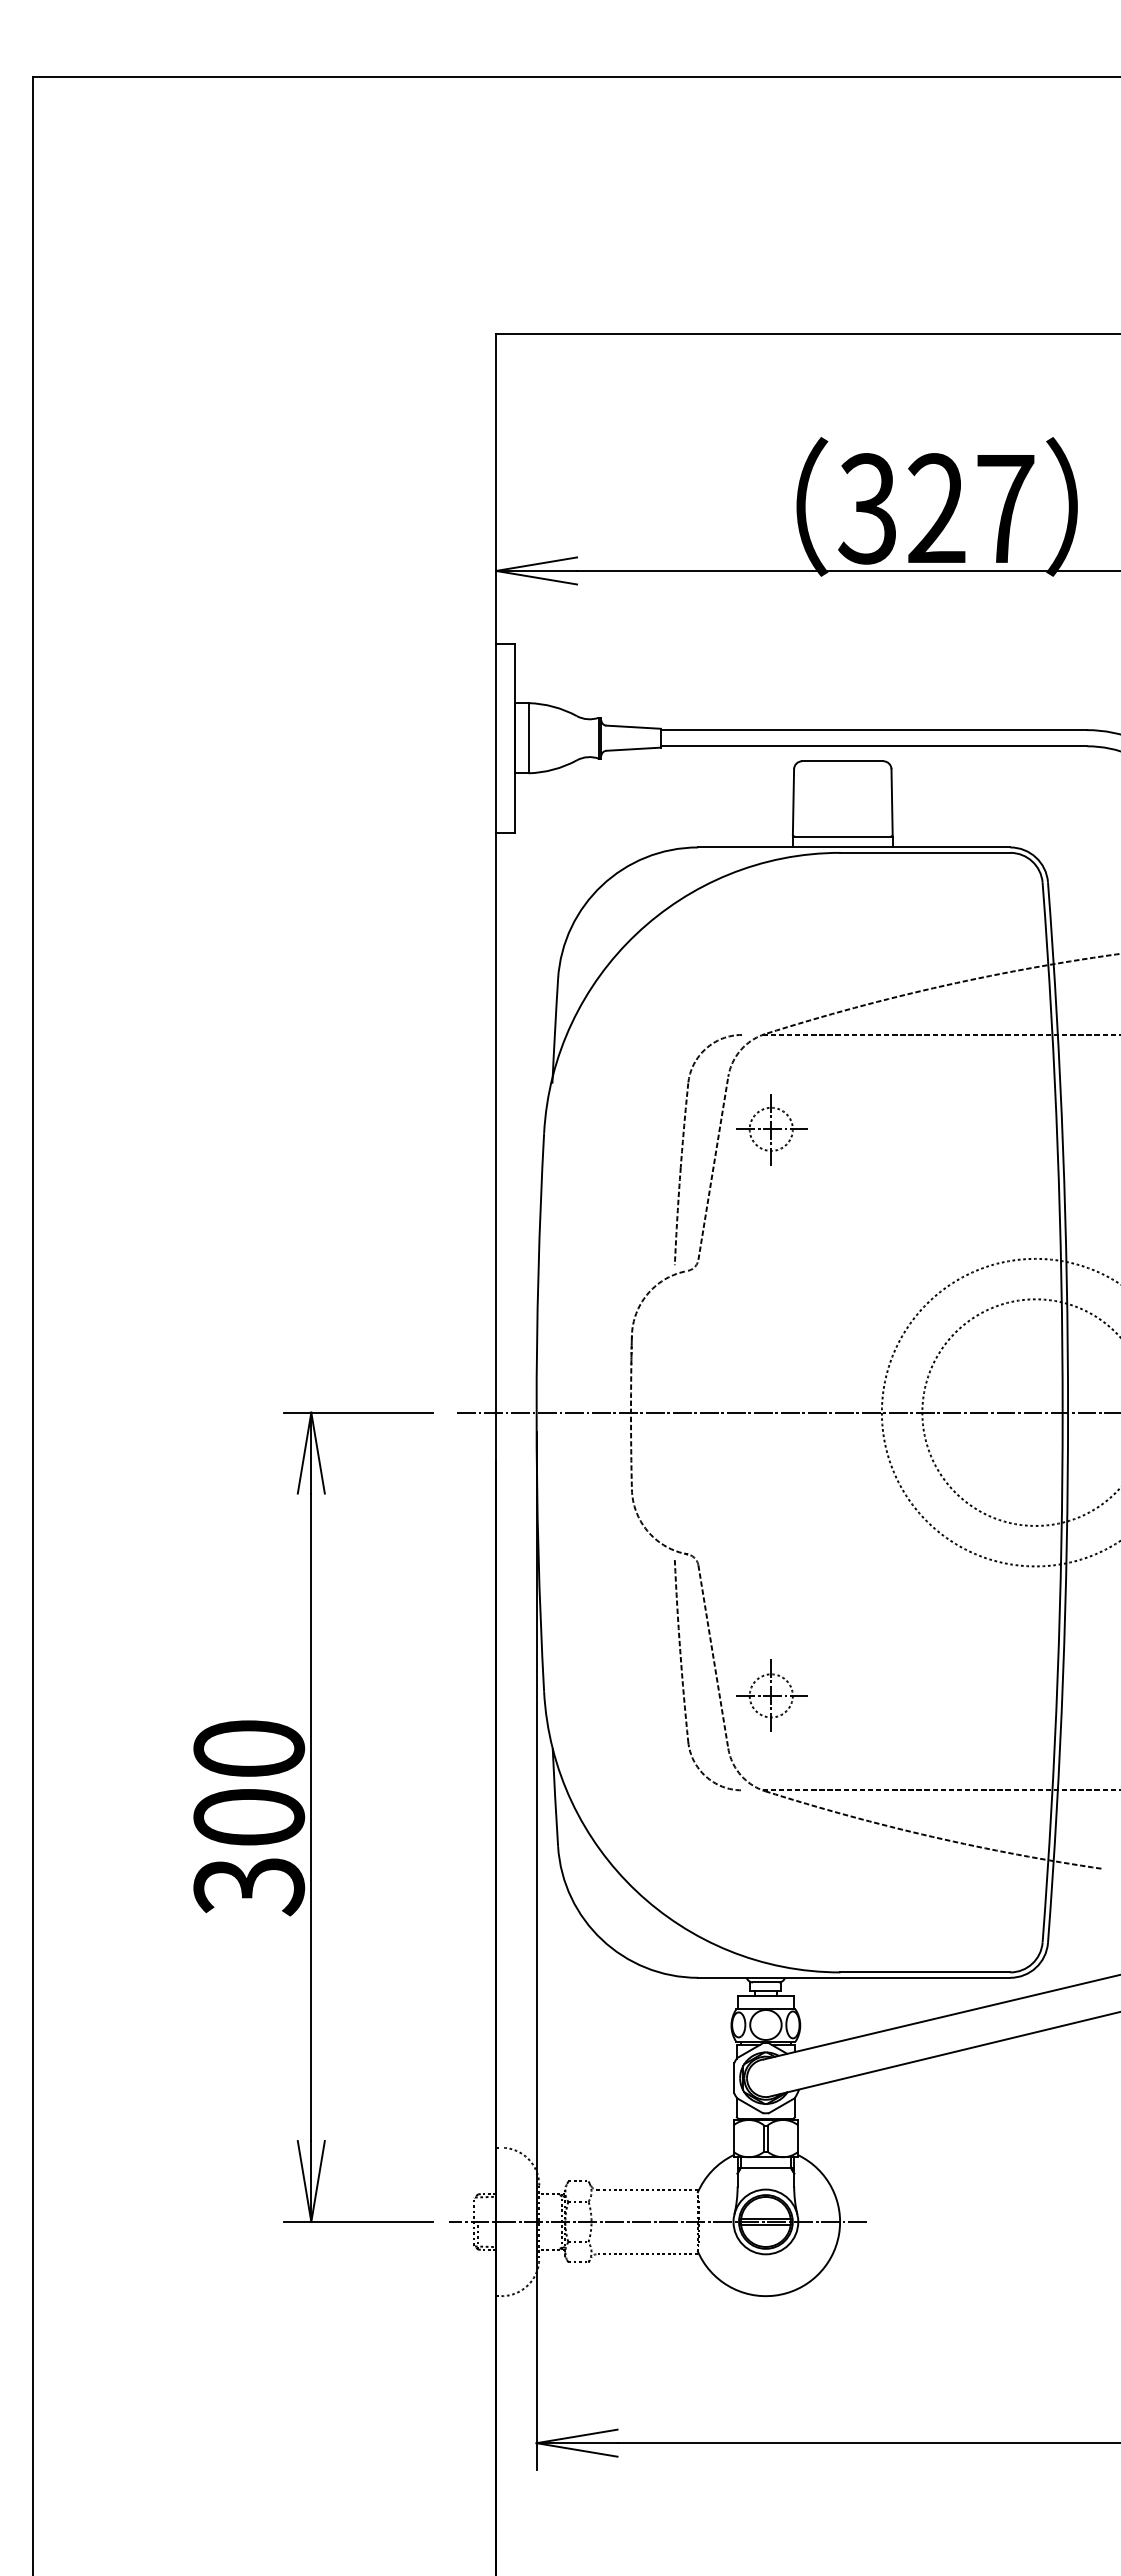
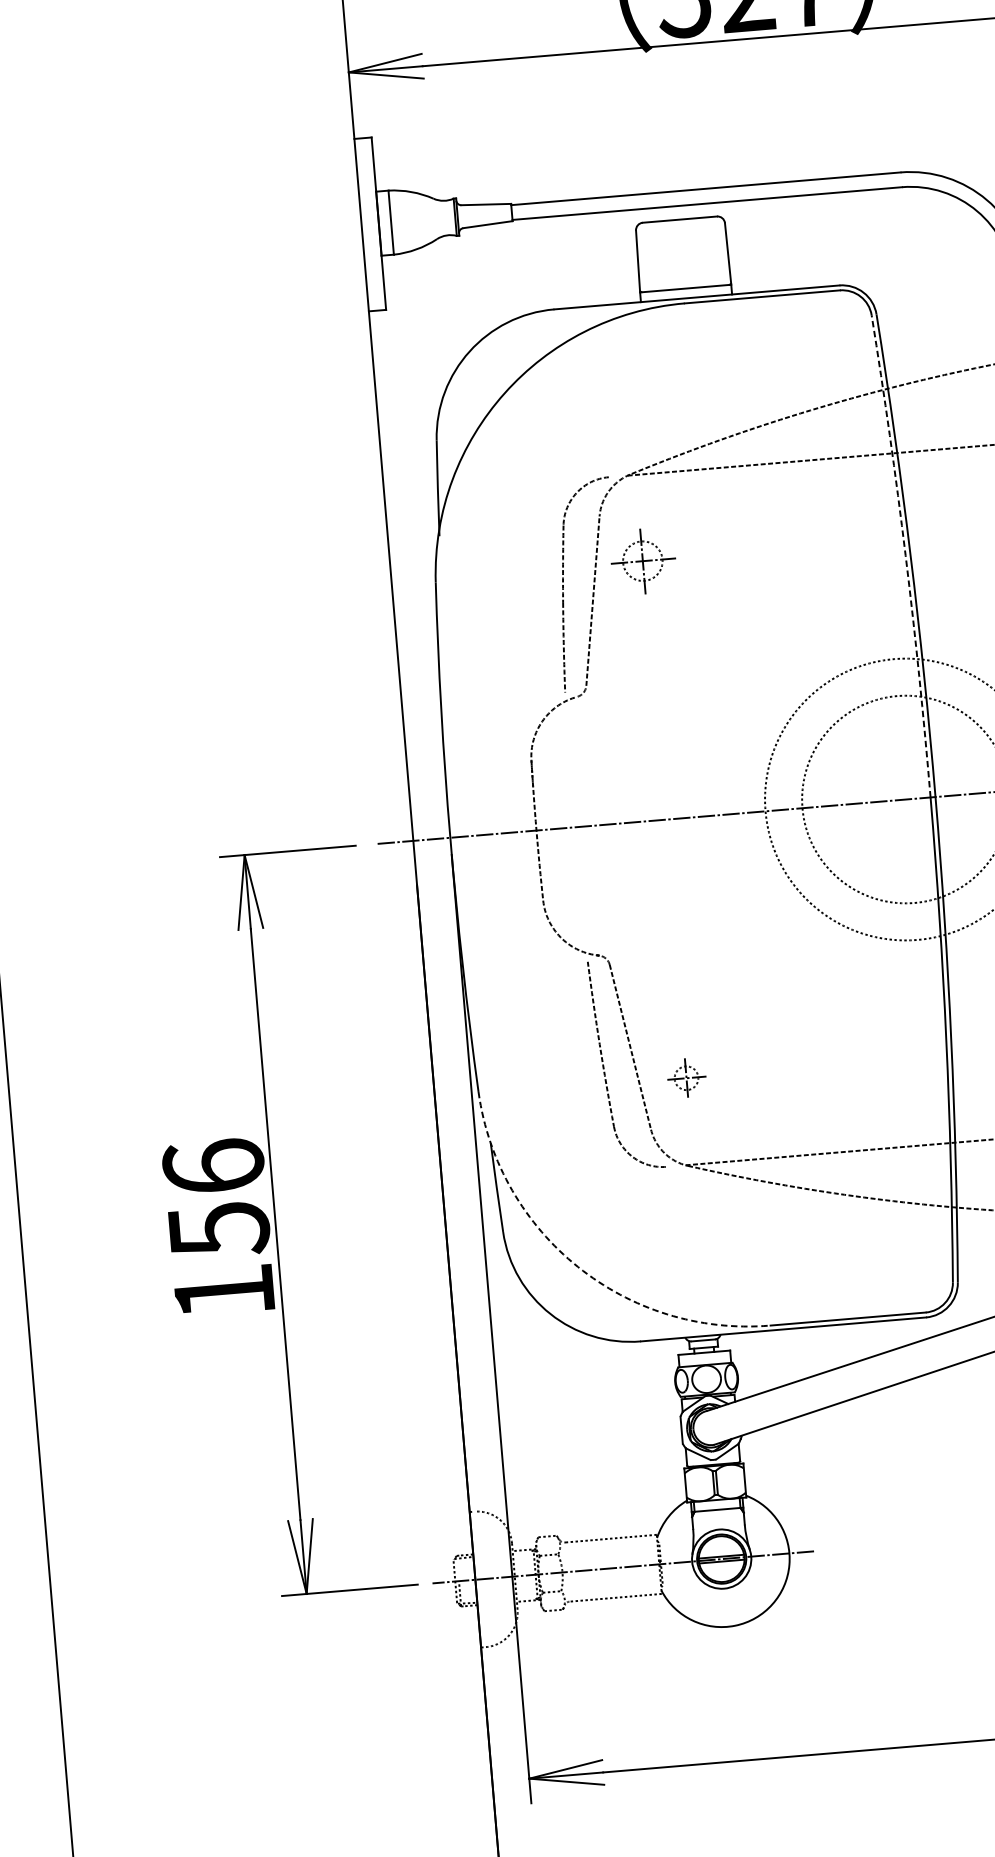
arc: (1057, 1147) -> (905, 555), solid -> dashed
part: (771, 1695) -> (686, 1078), size x0.6
text: (249, 1817) -> (219, 1229), 300 -> 156
arc: (636, 1891) -> (578, 1267), solid -> dashed

